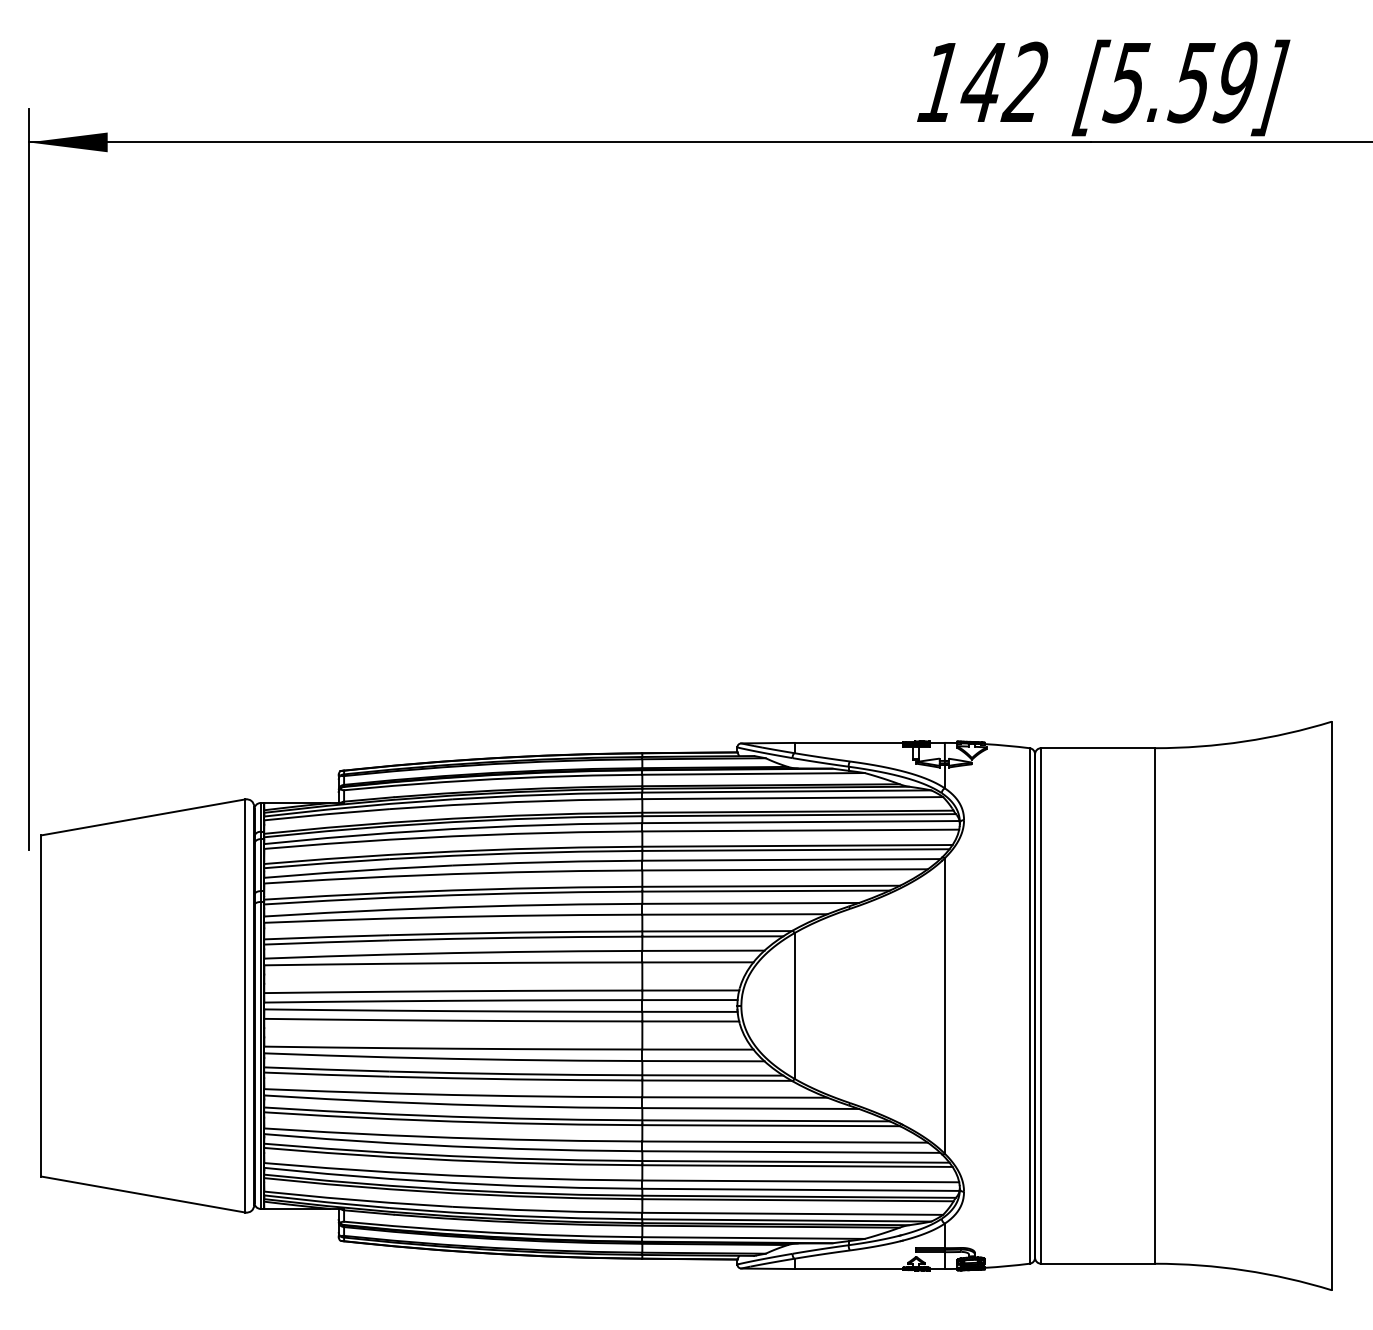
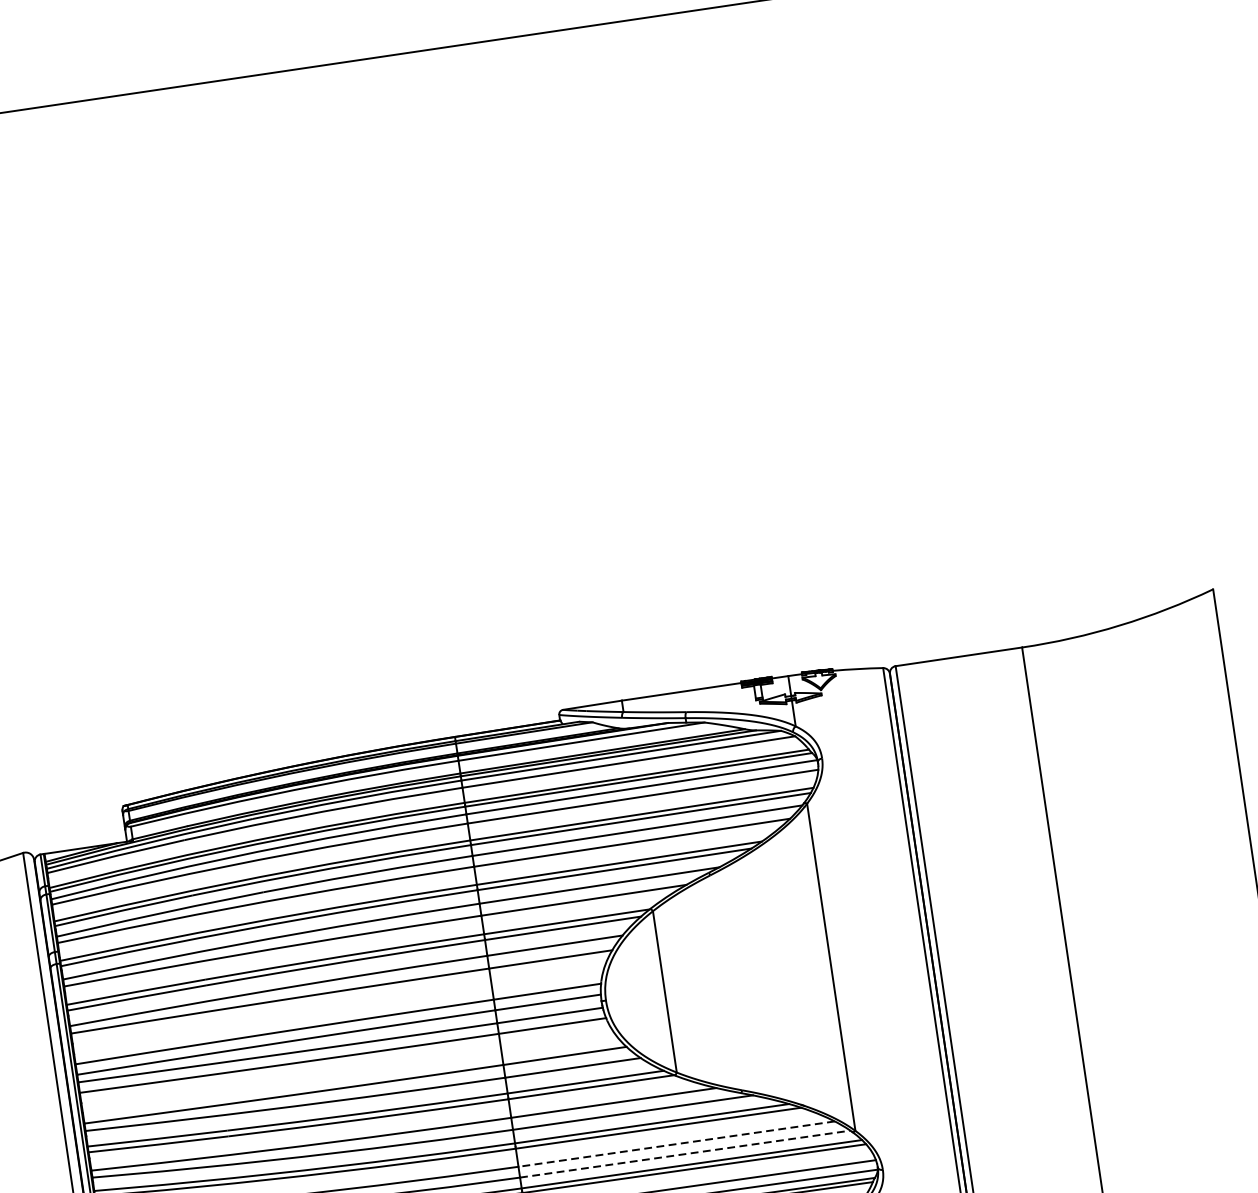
line: (785, 1142) -> (677, 1144), solid -> dashed
line: (791, 1152) -> (685, 1154), solid -> dashed

